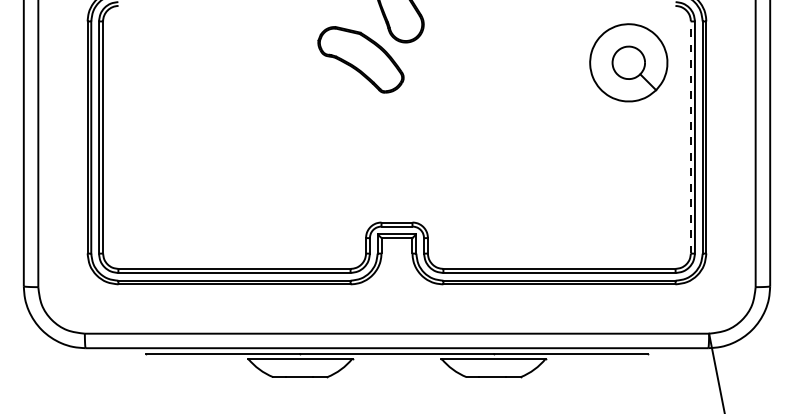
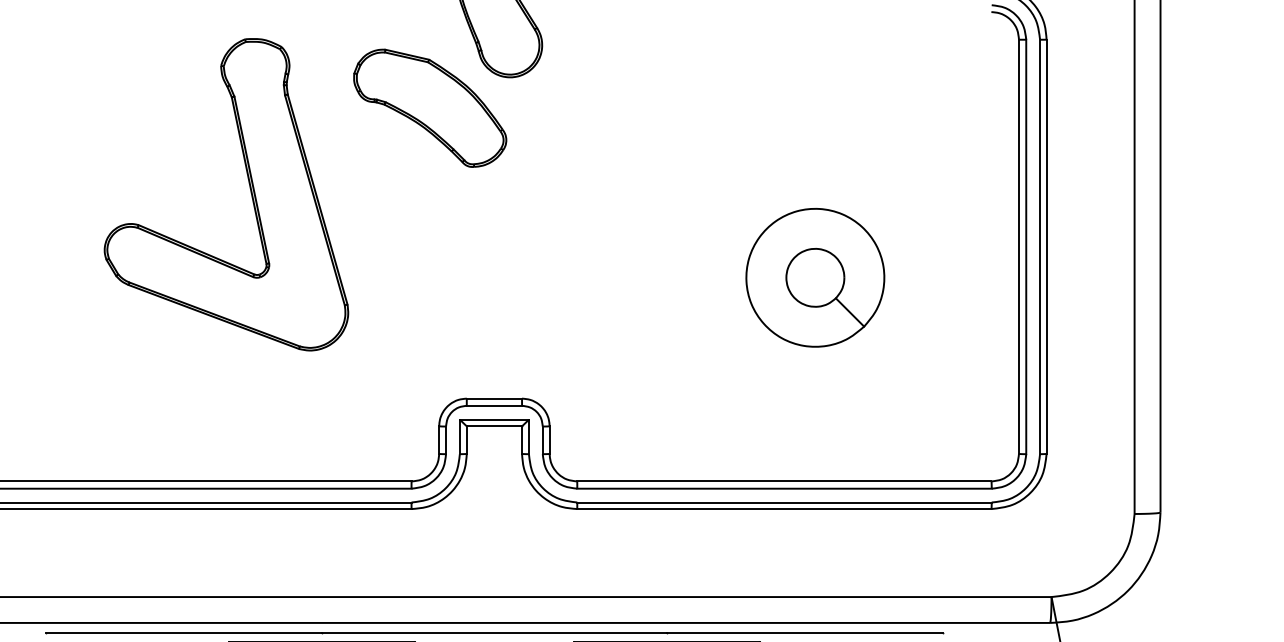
part: (628, 62) -> (814, 277), moved
part: (259, 106) -> (249, 191), added
line: (690, 136) -> (1018, 245), dashed -> solid

